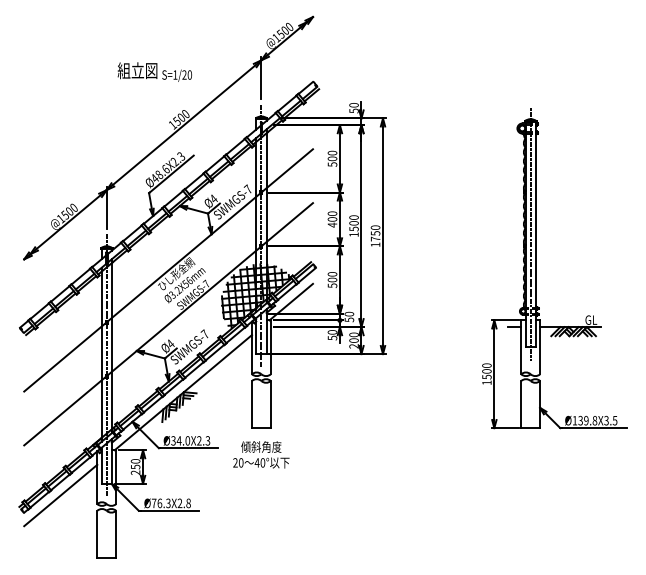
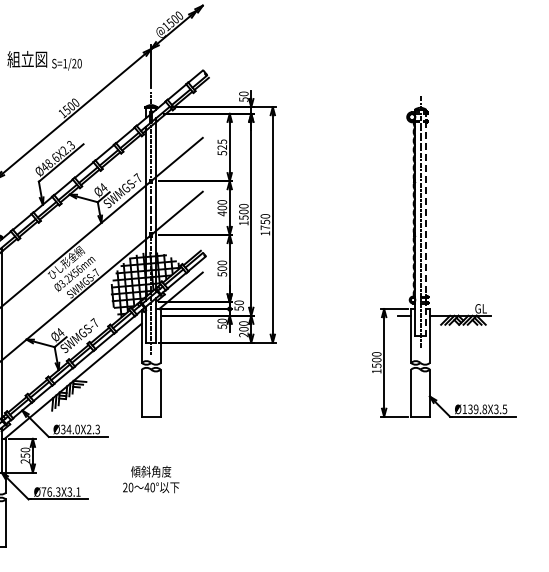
text: (332, 155) -> (222, 144), 500 -> 525
line: (535, 234) -> (425, 223), solid -> dashed
text: (261, 454) -> (151, 479), moved
text: (183, 503) -> (73, 492), Ø76.3X2.8 -> Ø76.3X3.1

